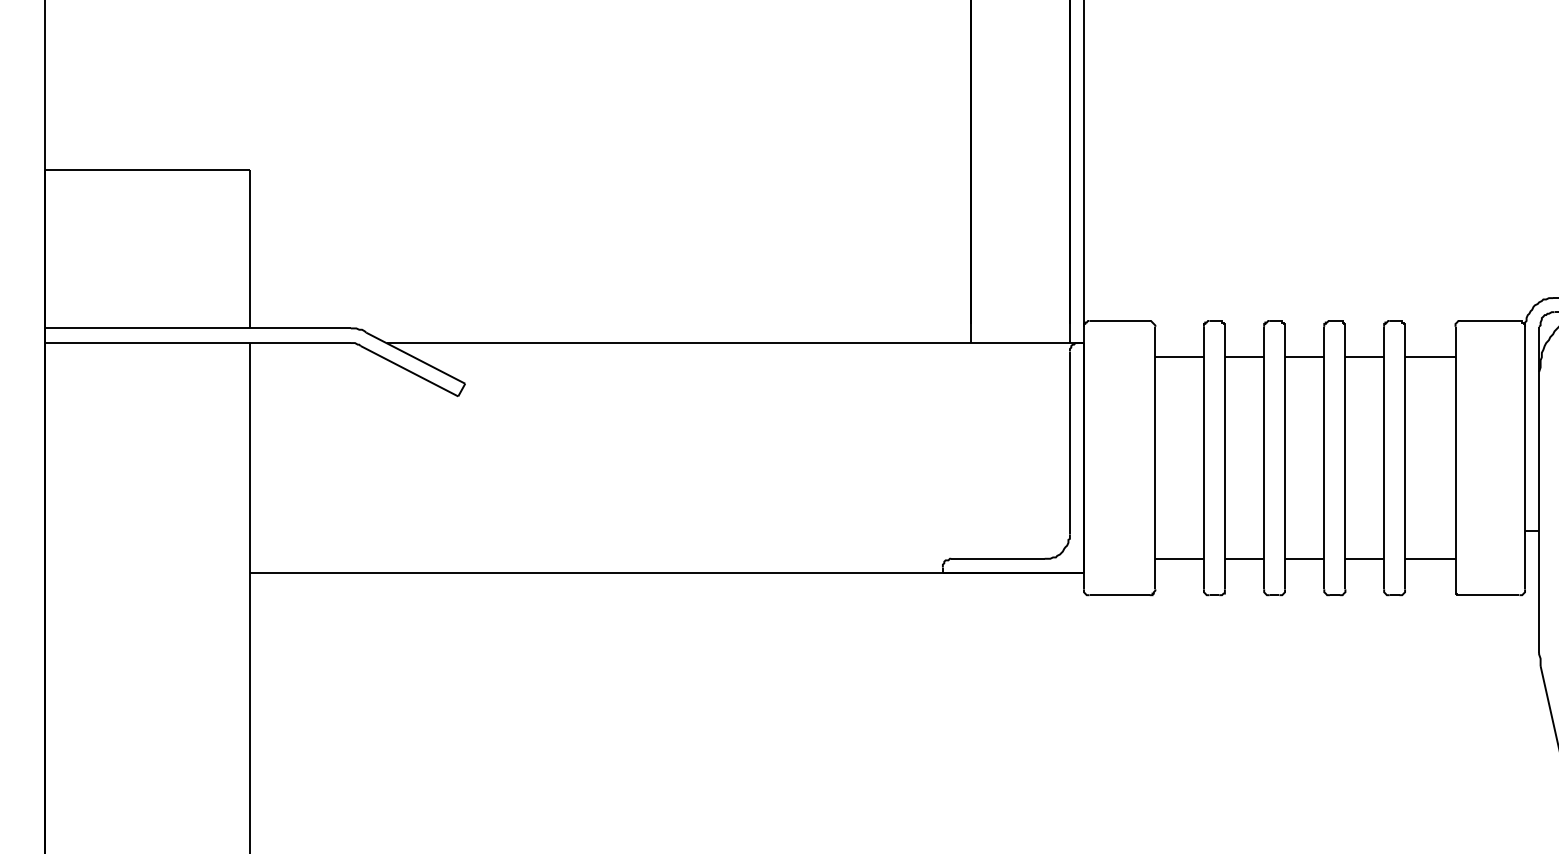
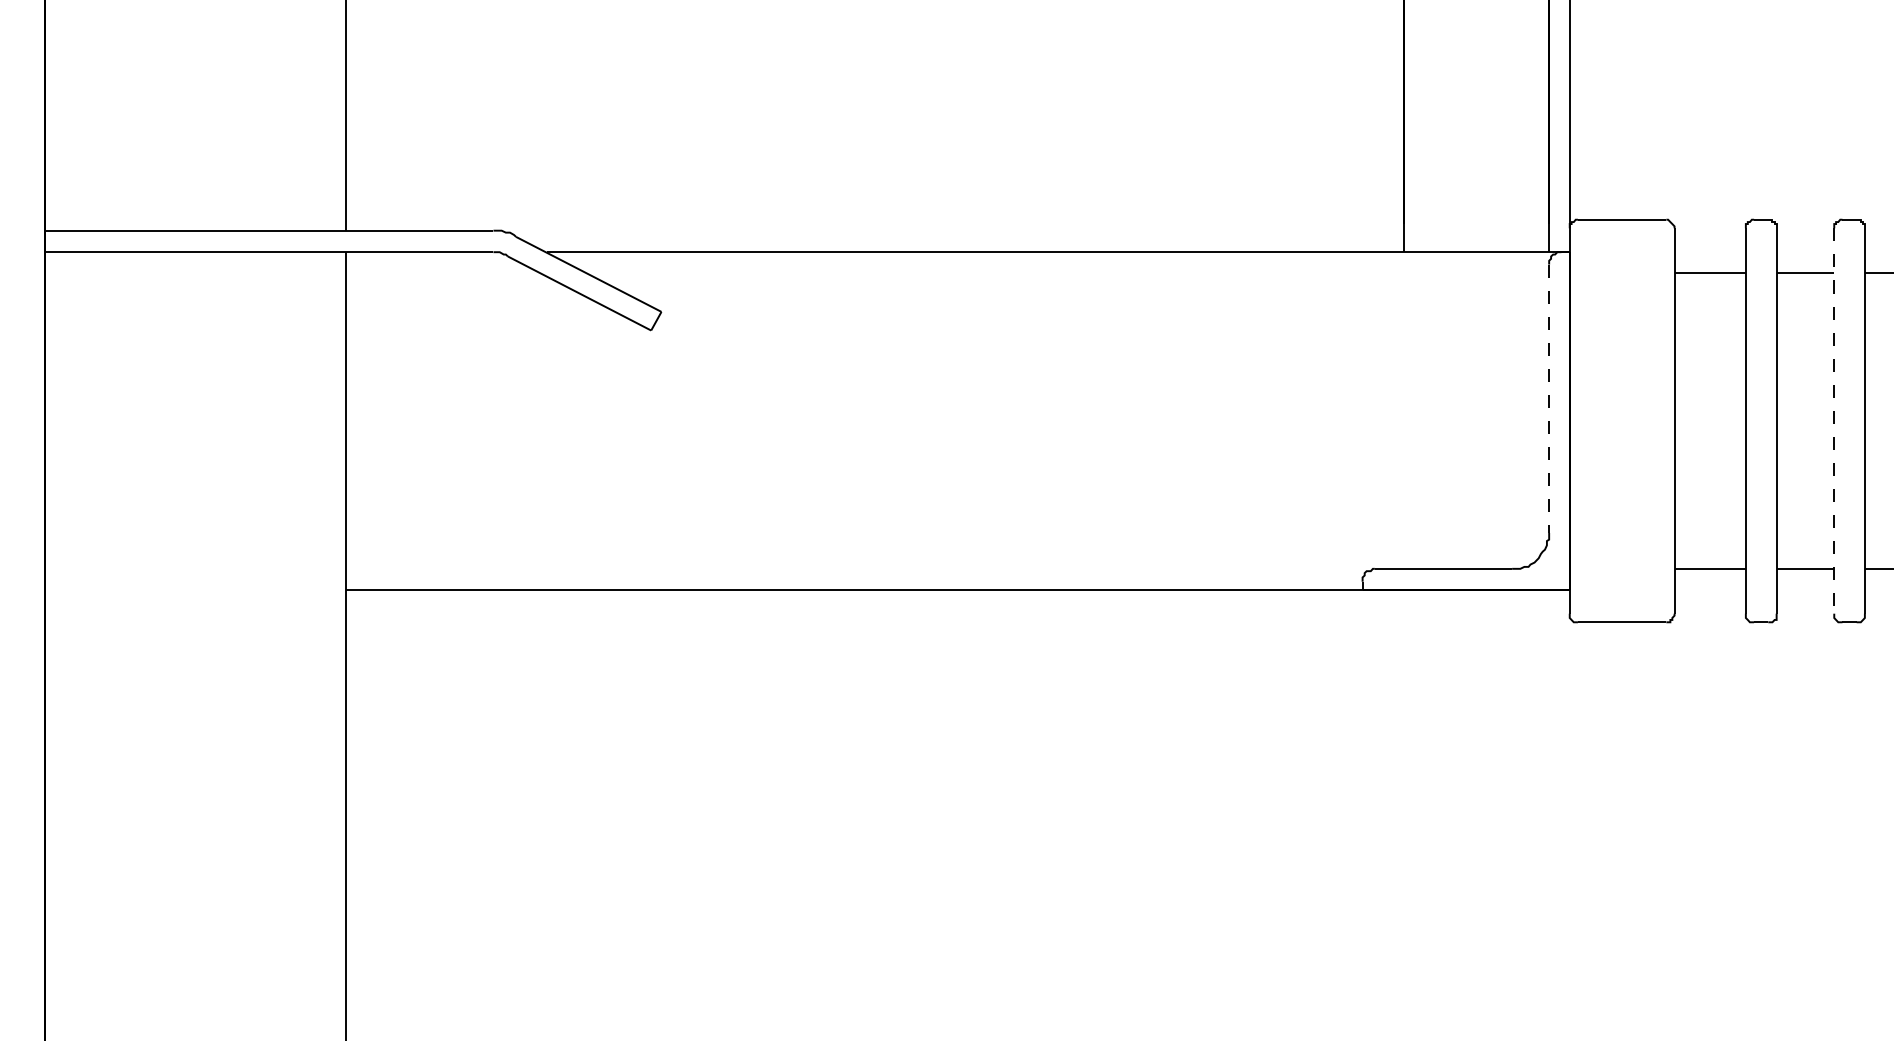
line: (1069, 443) -> (1548, 399), solid -> dashed
line: (1264, 458) -> (1834, 421), solid -> dashed

